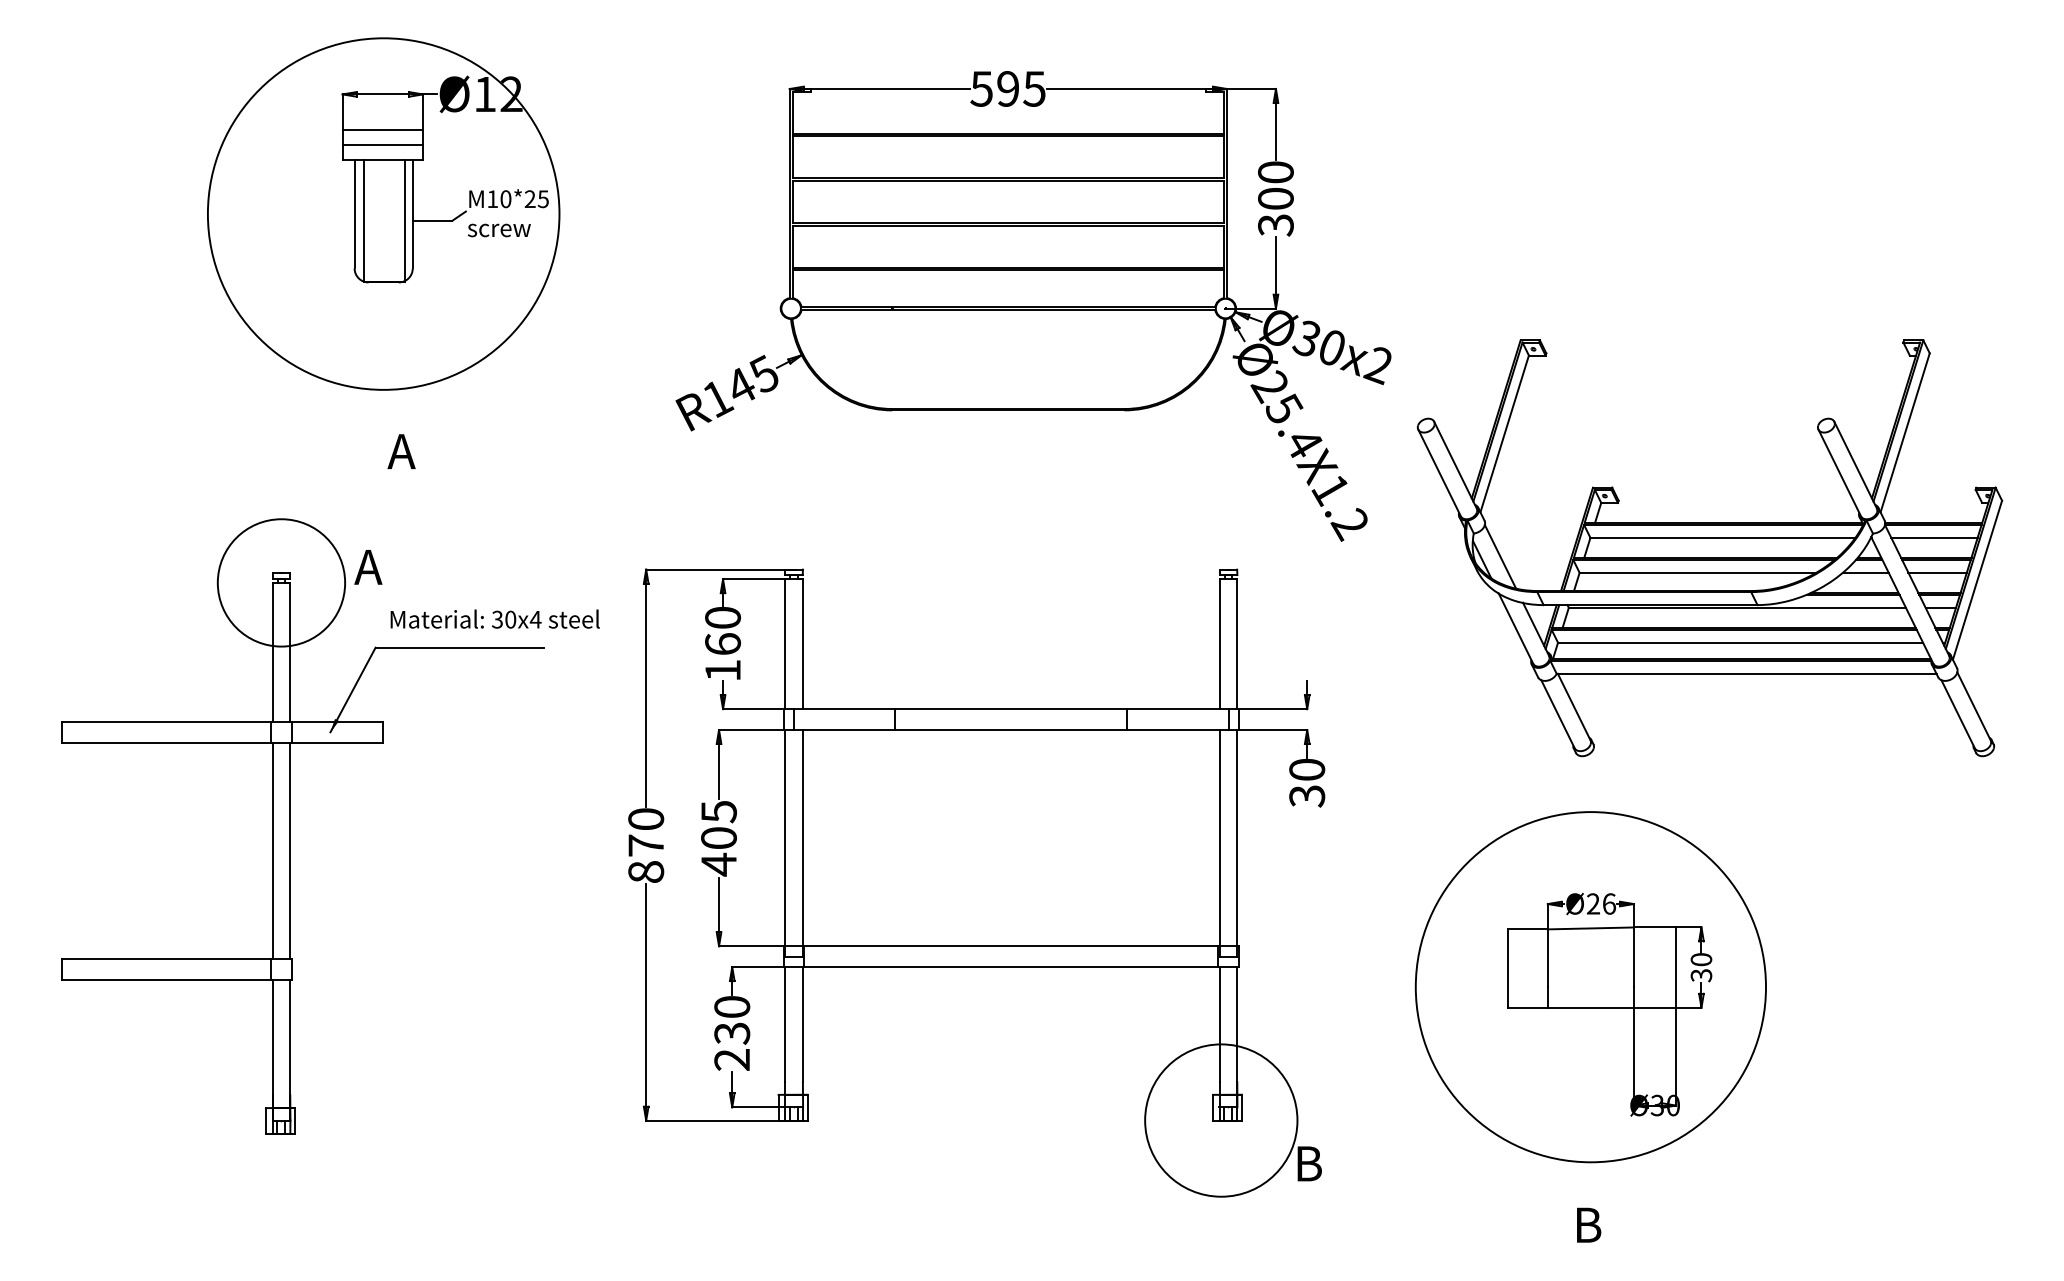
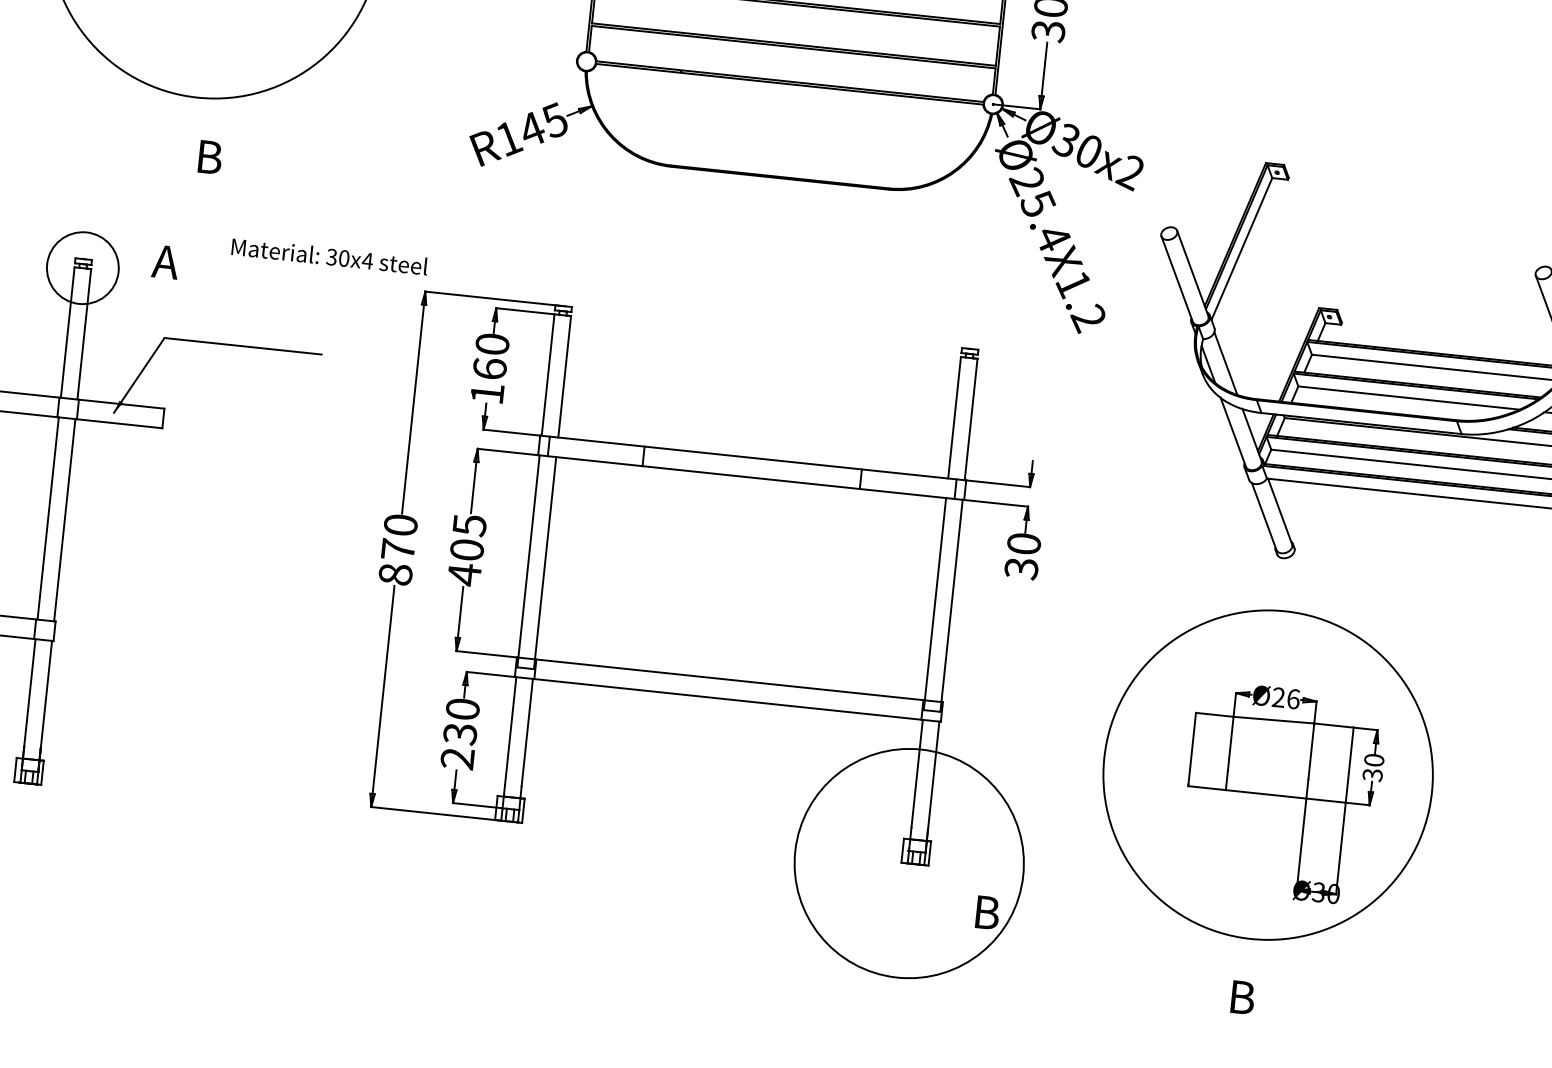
text: (401, 451) -> (208, 157), A -> B
circle: (281, 582) -> (82, 267), size x0.6
text: (494, 618) -> (329, 255), moved
circle: (1221, 1120) -> (909, 863), size x1.6

